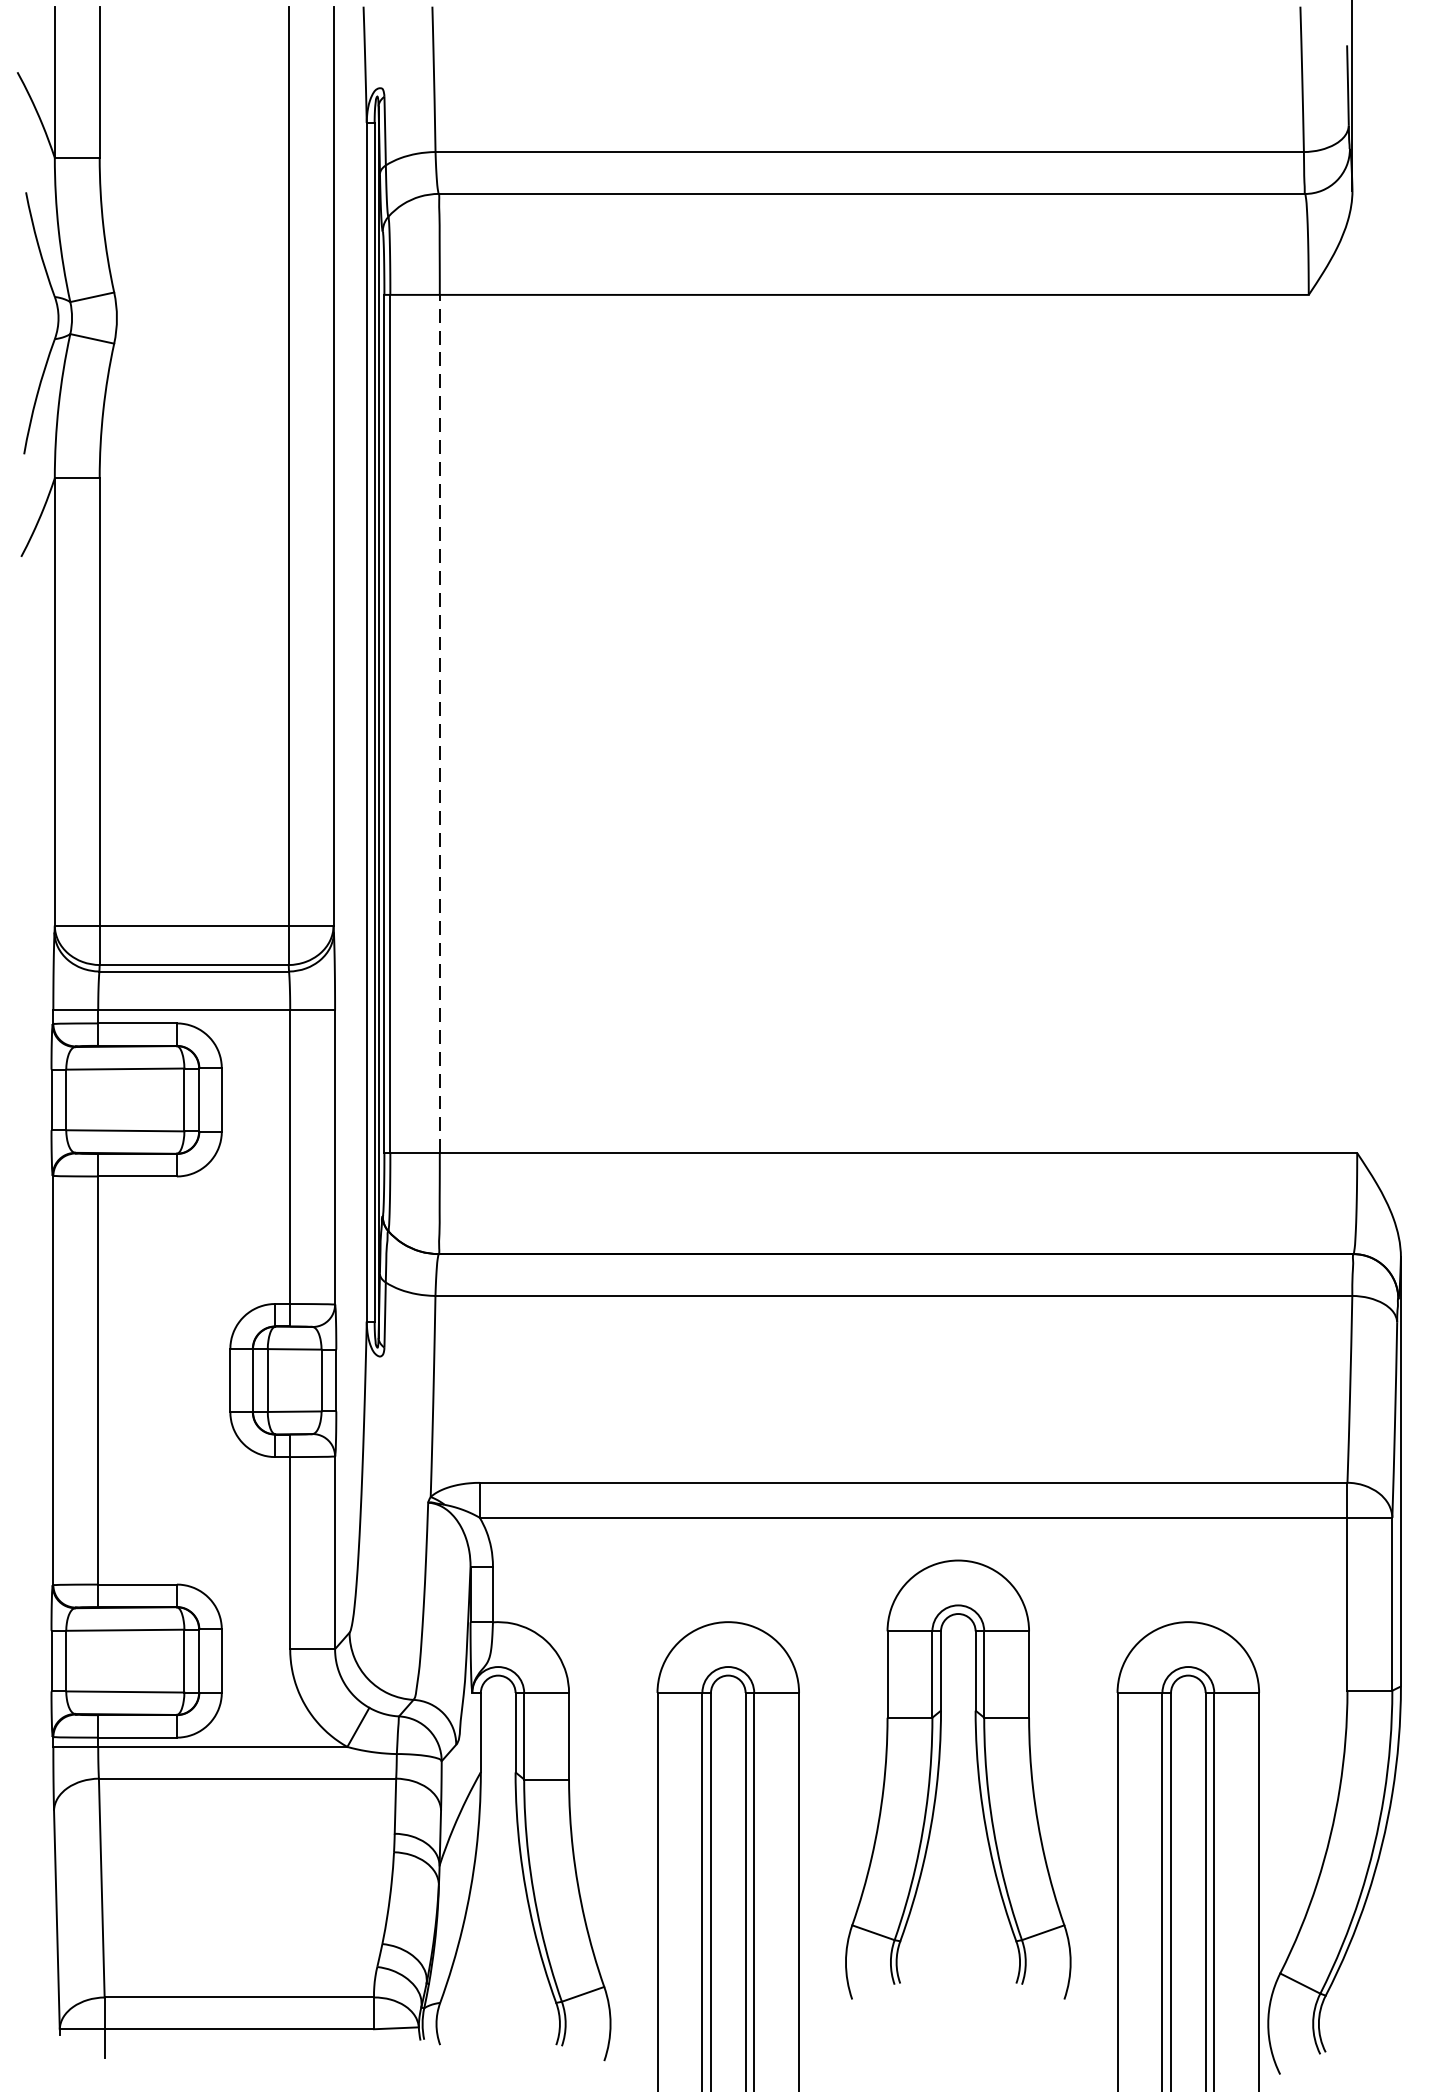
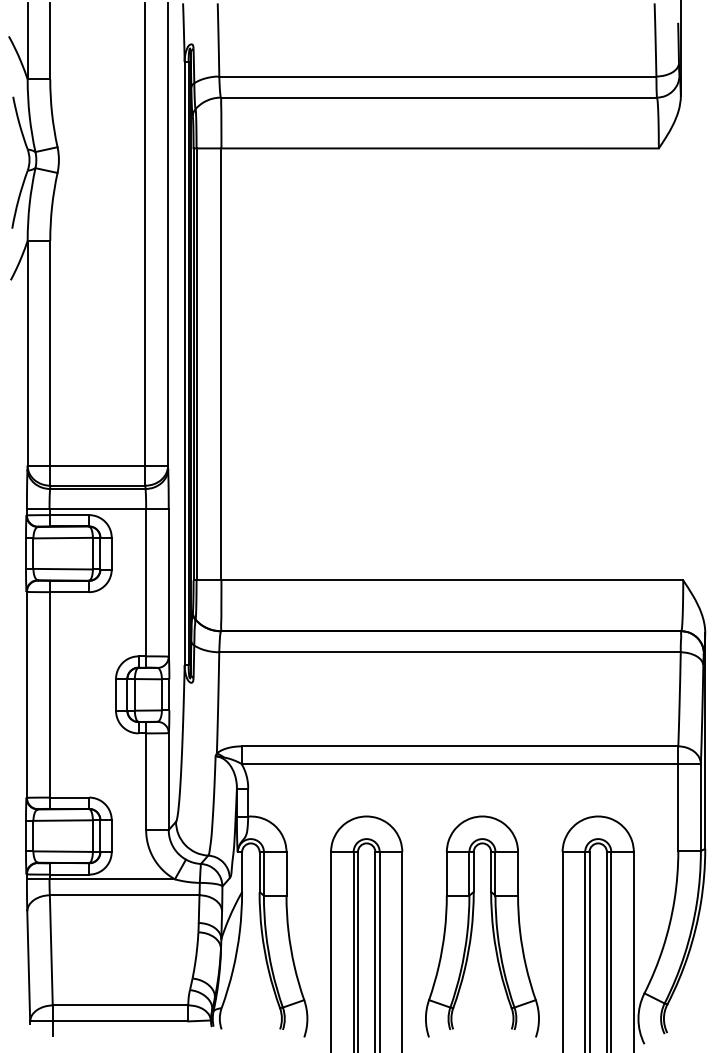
line: (439, 724) -> (221, 364), dashed -> solid
part: (976, 1777) -> (491, 925), moved

